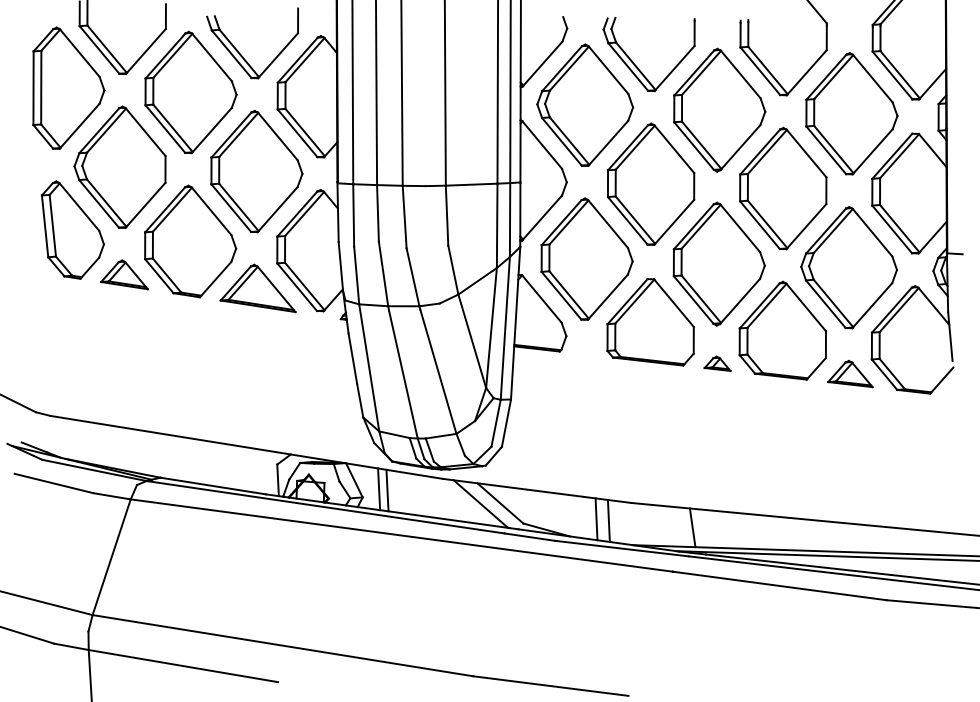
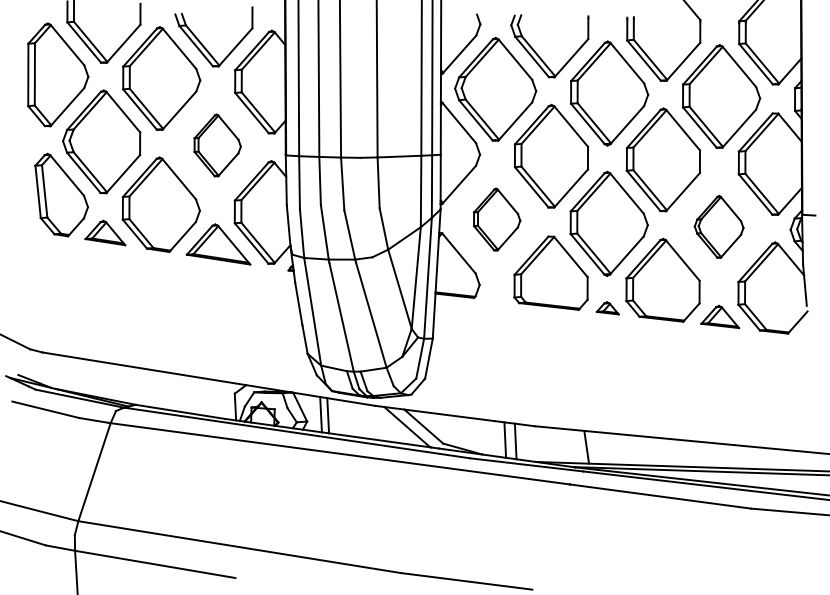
part: (256, 171) -> (217, 145), size x0.6
part: (586, 258) -> (496, 219), size x0.6
part: (848, 267) -> (718, 226), size x0.6

